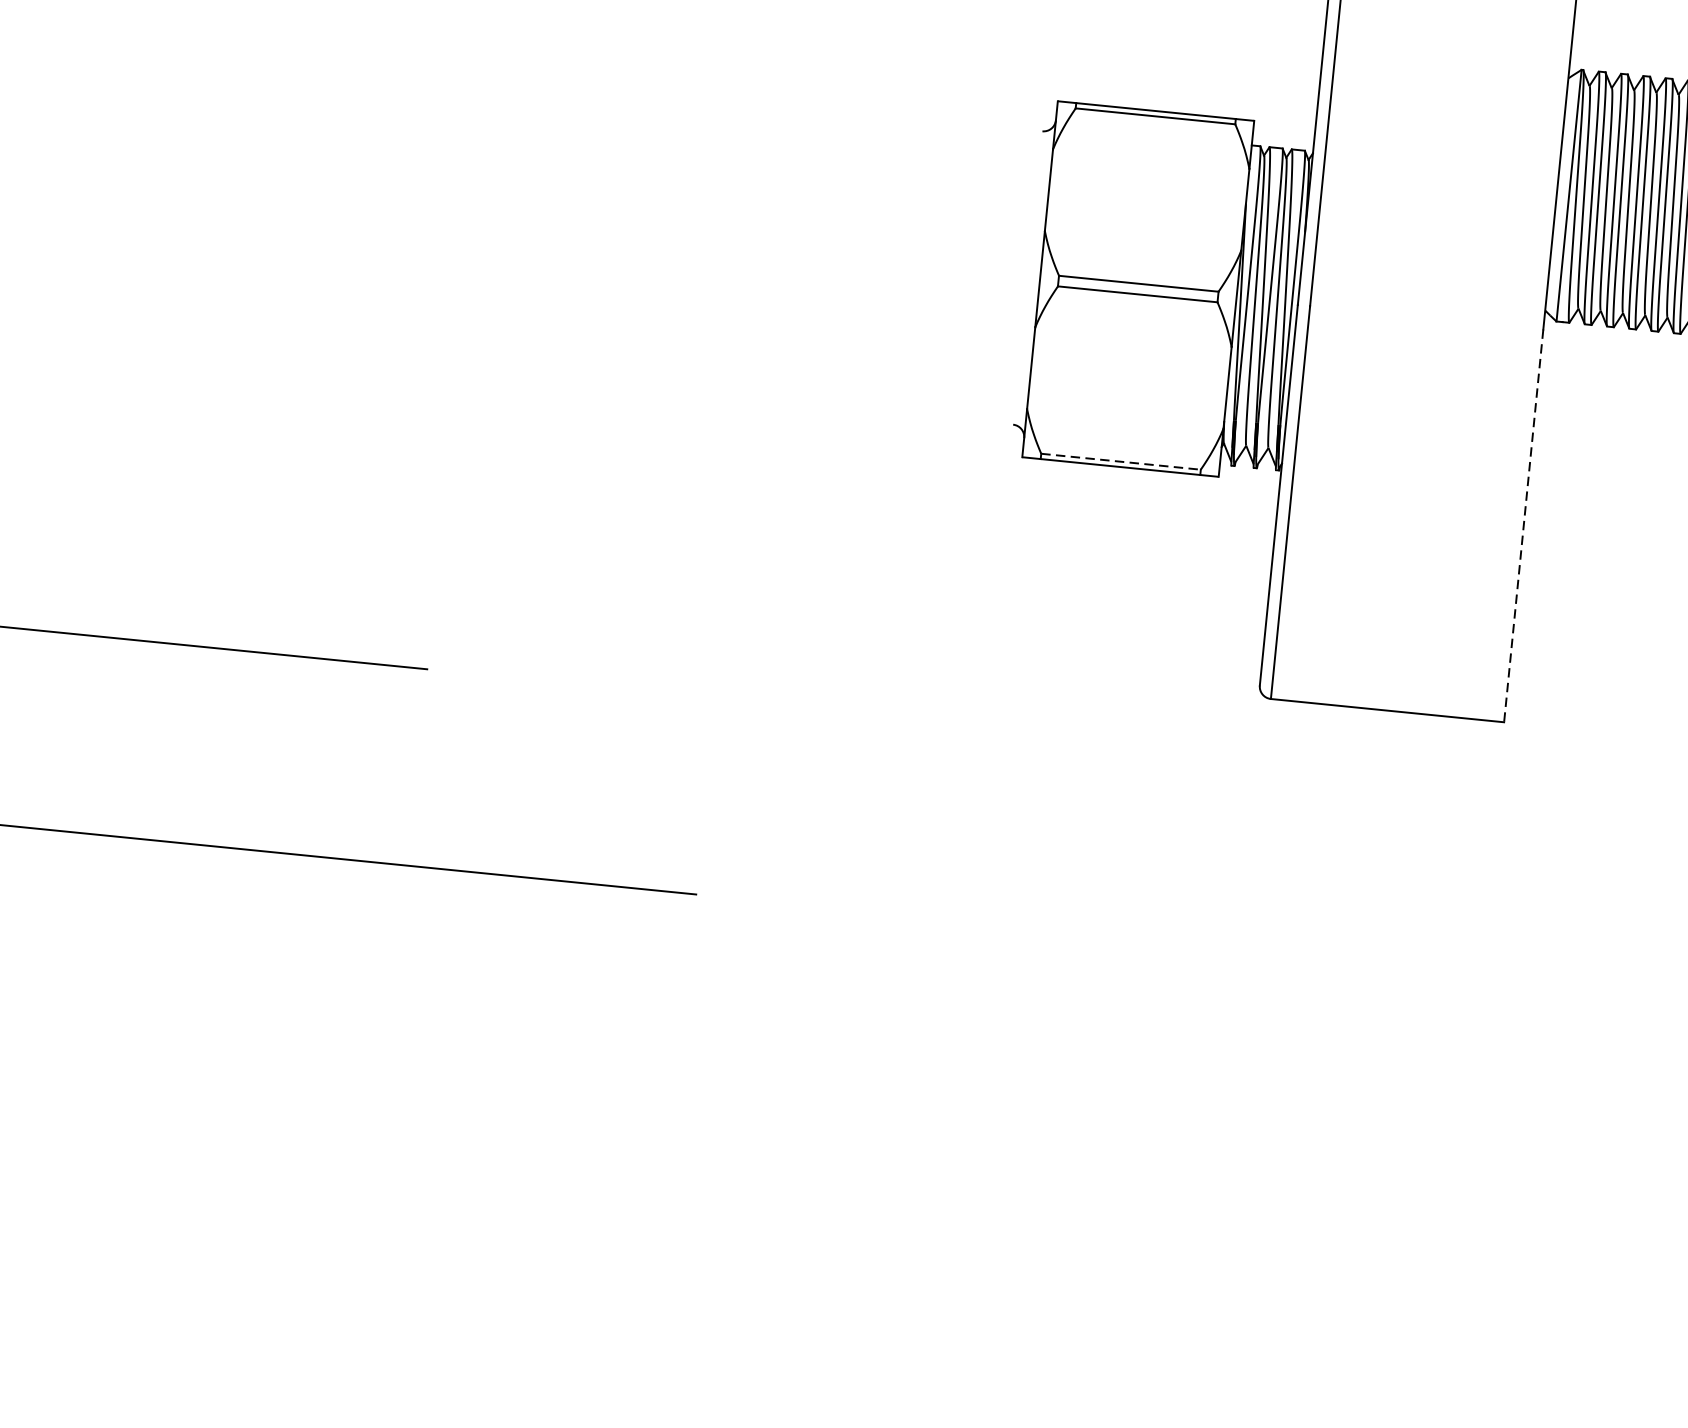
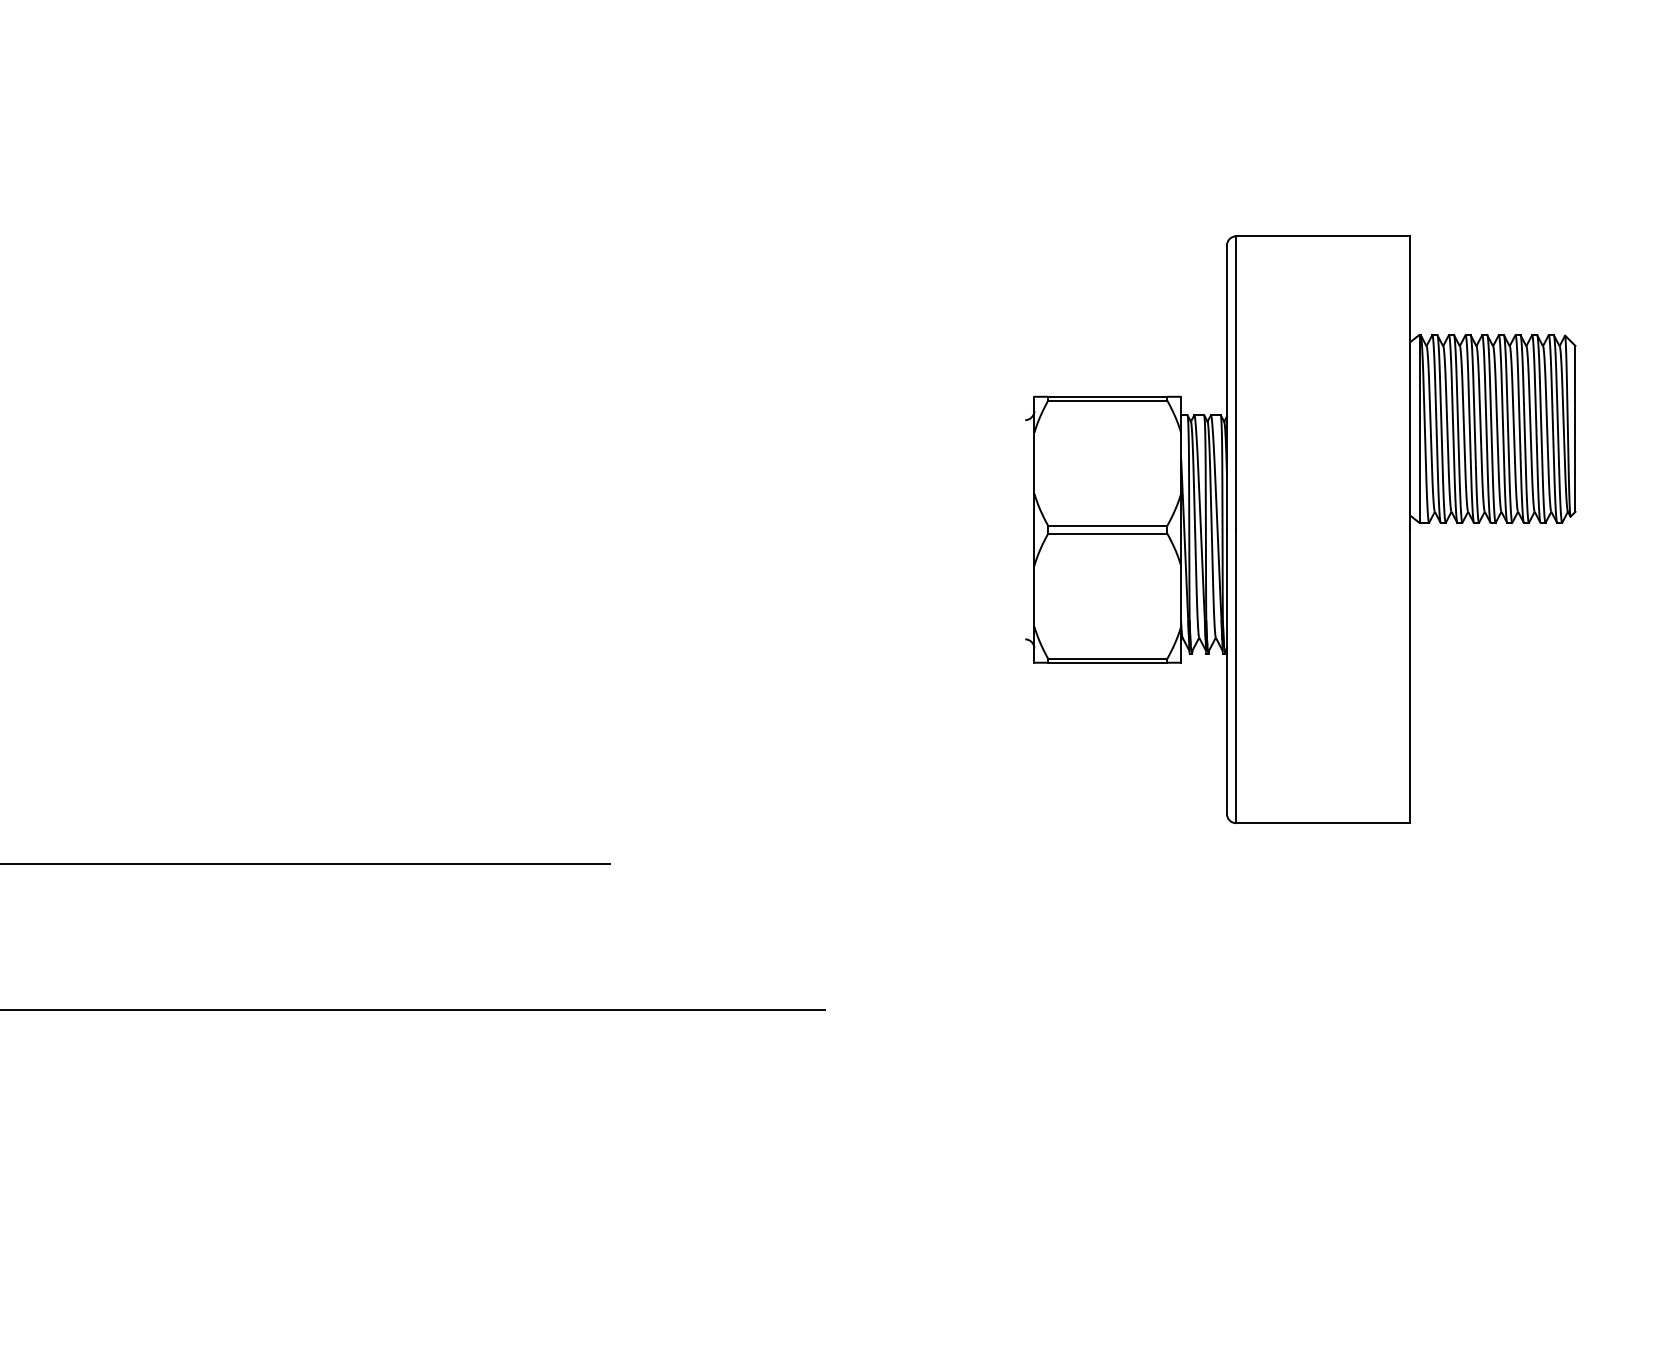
line: (1120, 461) -> (1107, 658), dashed -> solid
line: (1523, 525) -> (1410, 676), dashed -> solid

